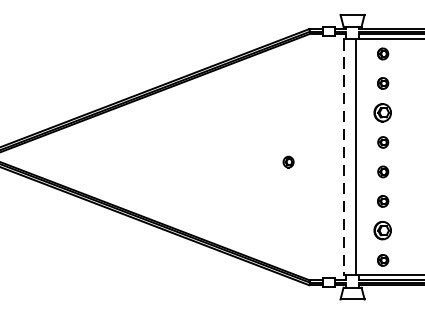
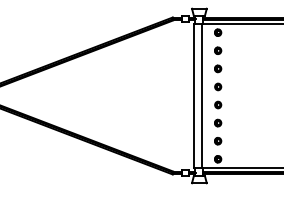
part: (383, 112) -> (218, 68), size x0.62
line: (342, 158) -> (193, 96), dashed -> solid
part: (289, 161) -> (160, 98), removed
part: (383, 231) -> (218, 141), size x0.62

